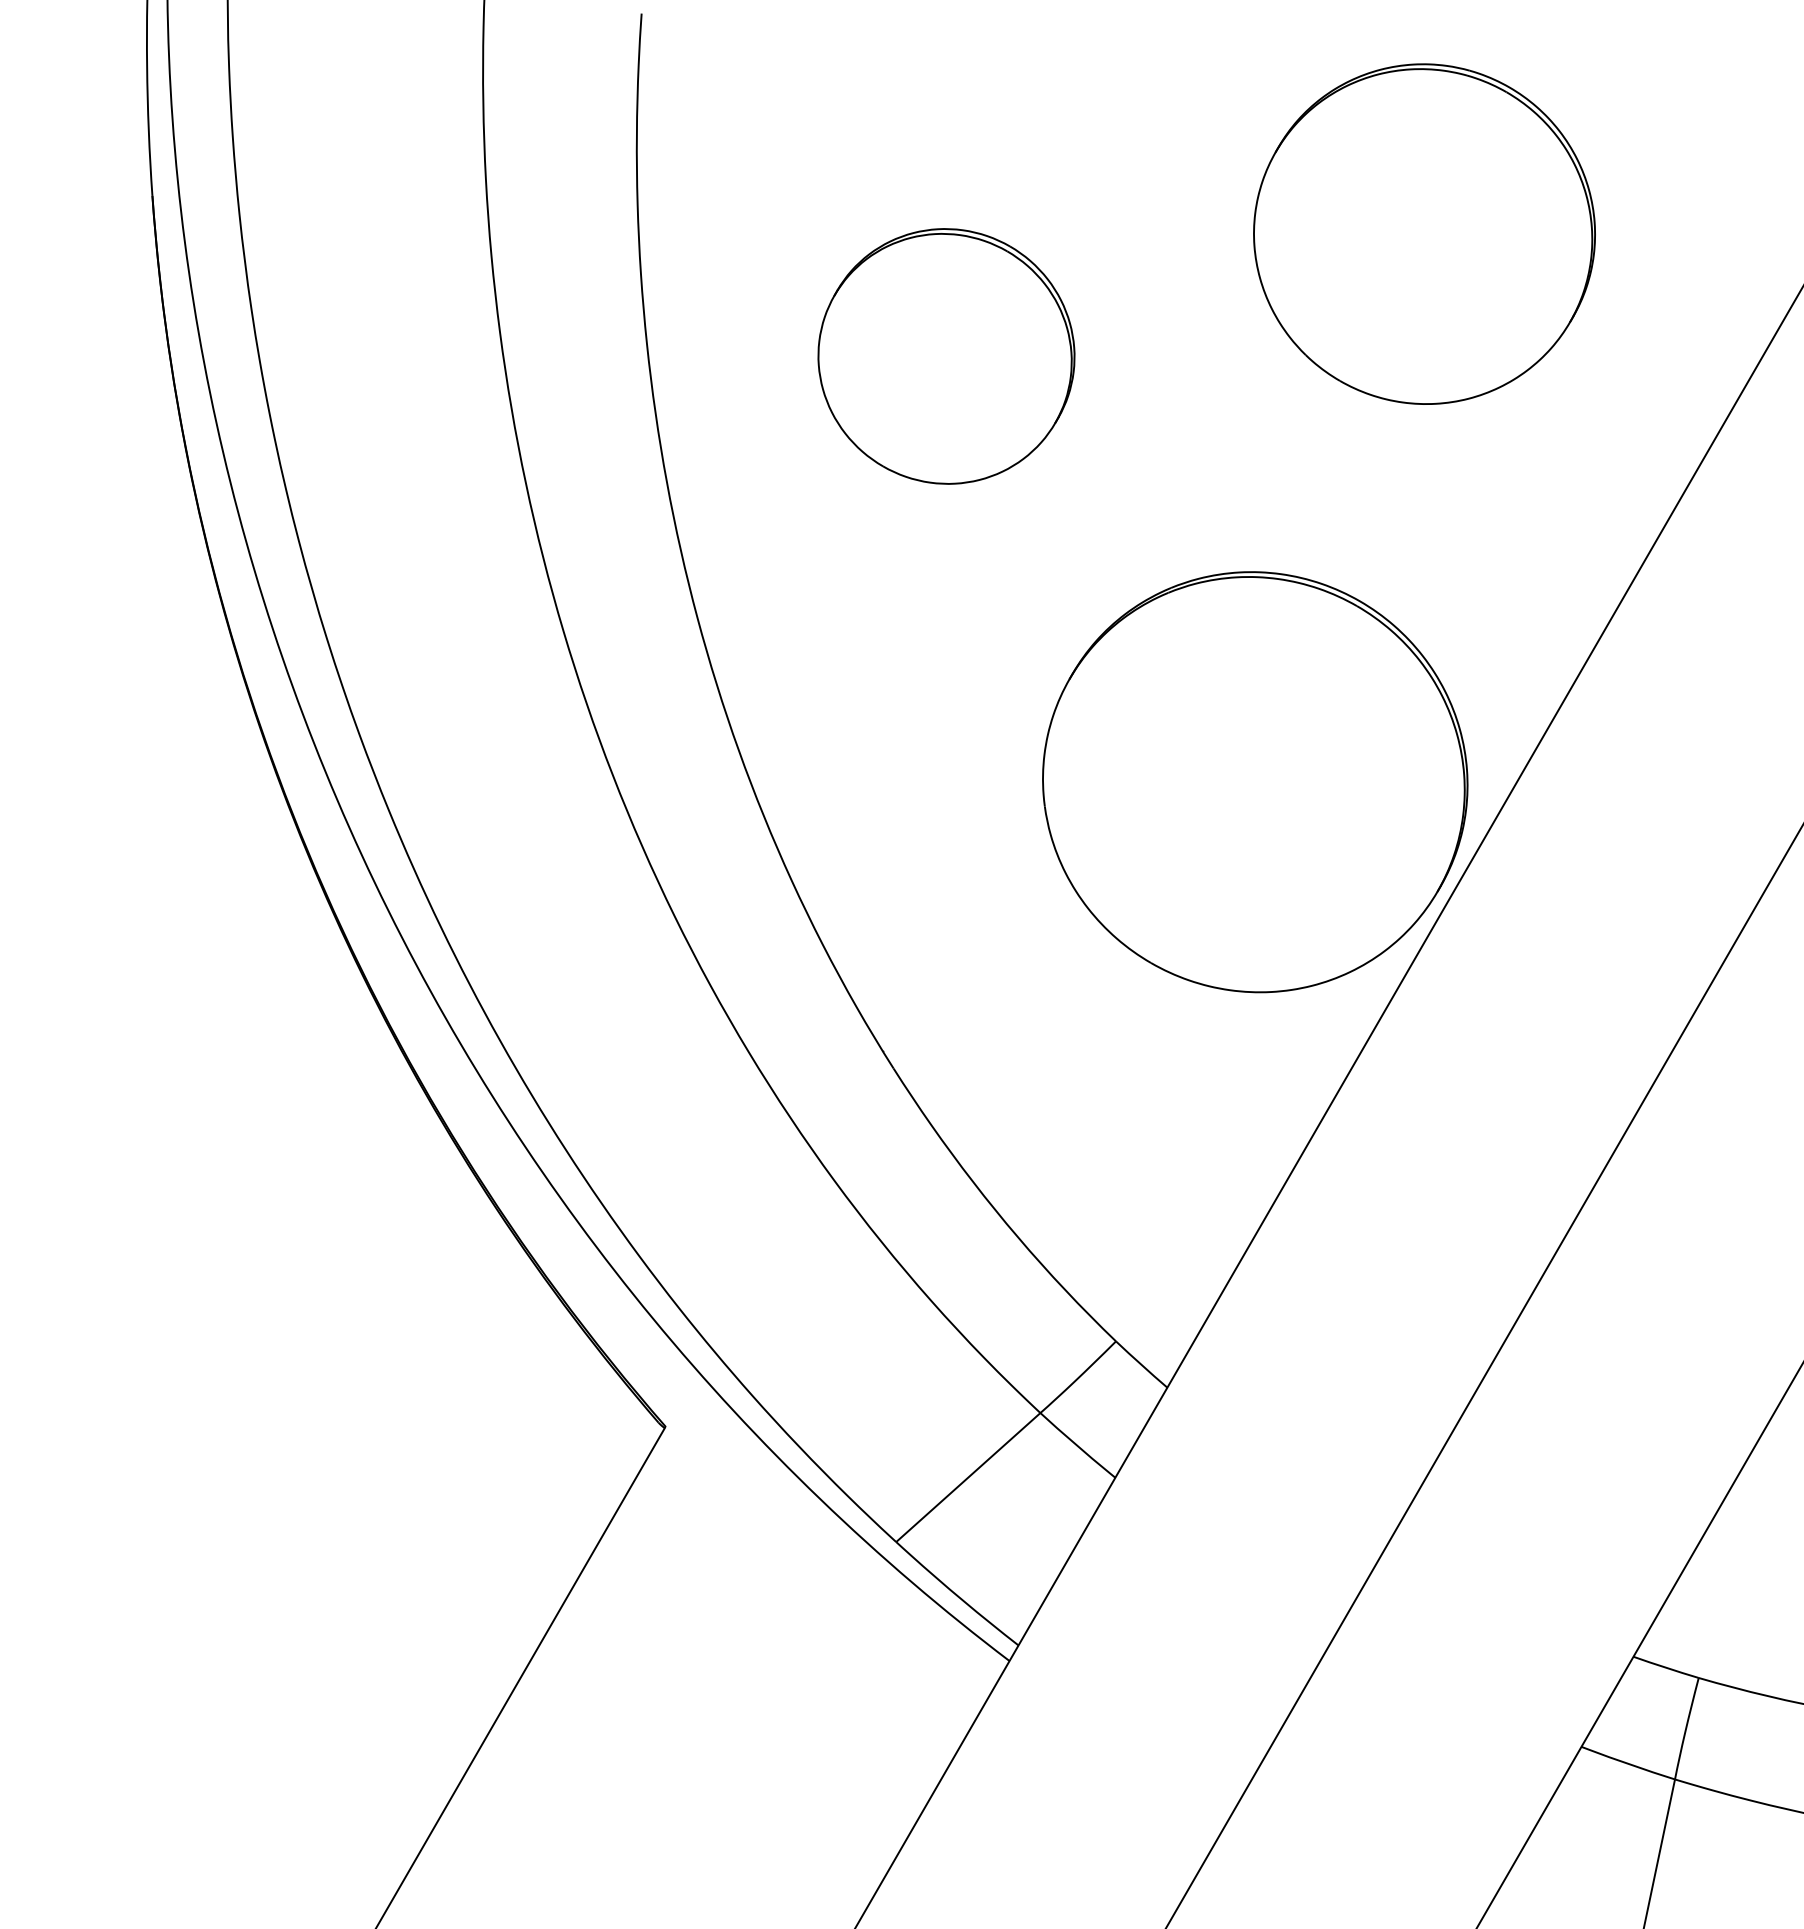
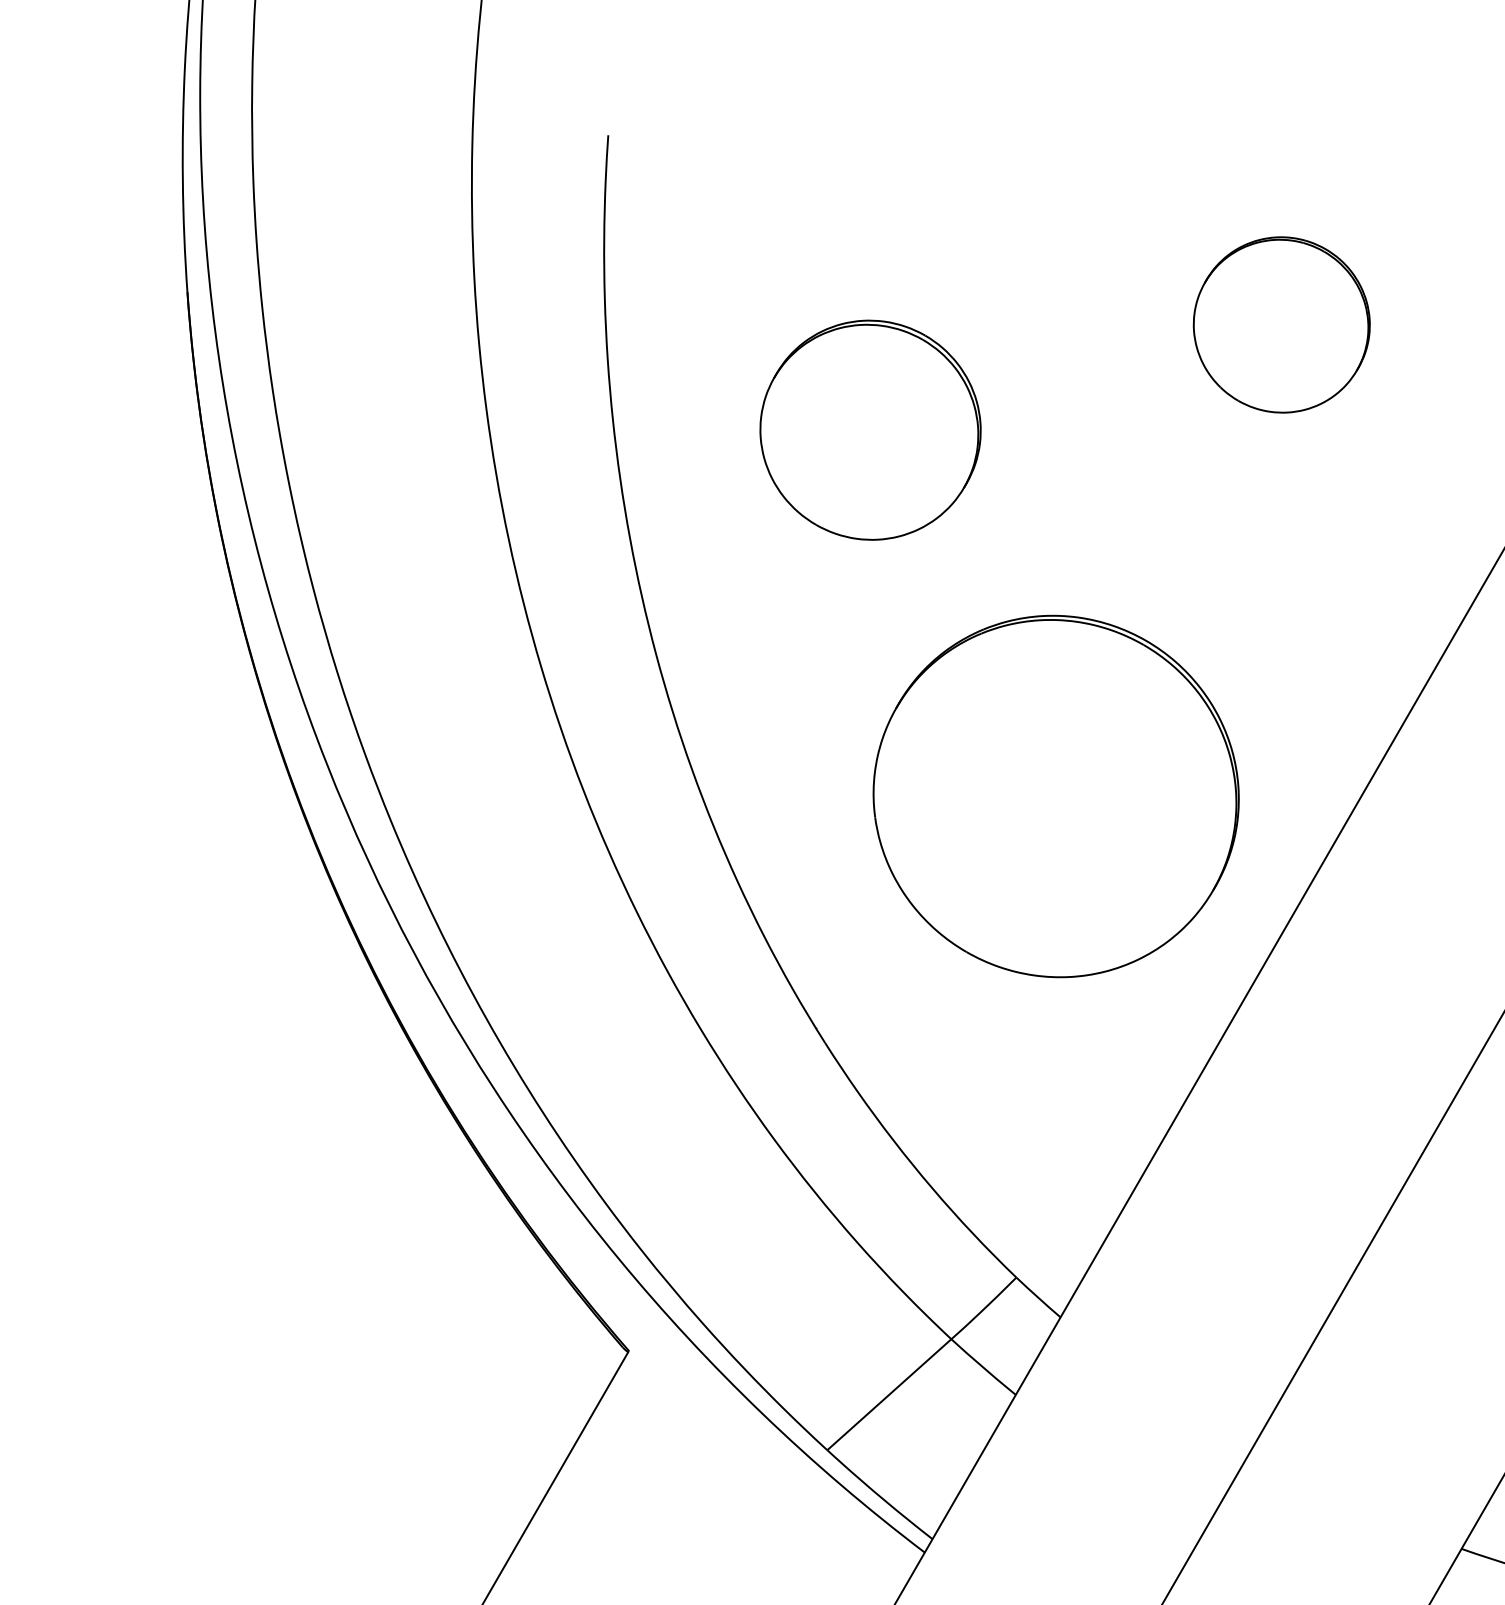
part: (1424, 233) -> (1281, 324), size x0.6
part: (1255, 782) -> (1056, 796), moved

